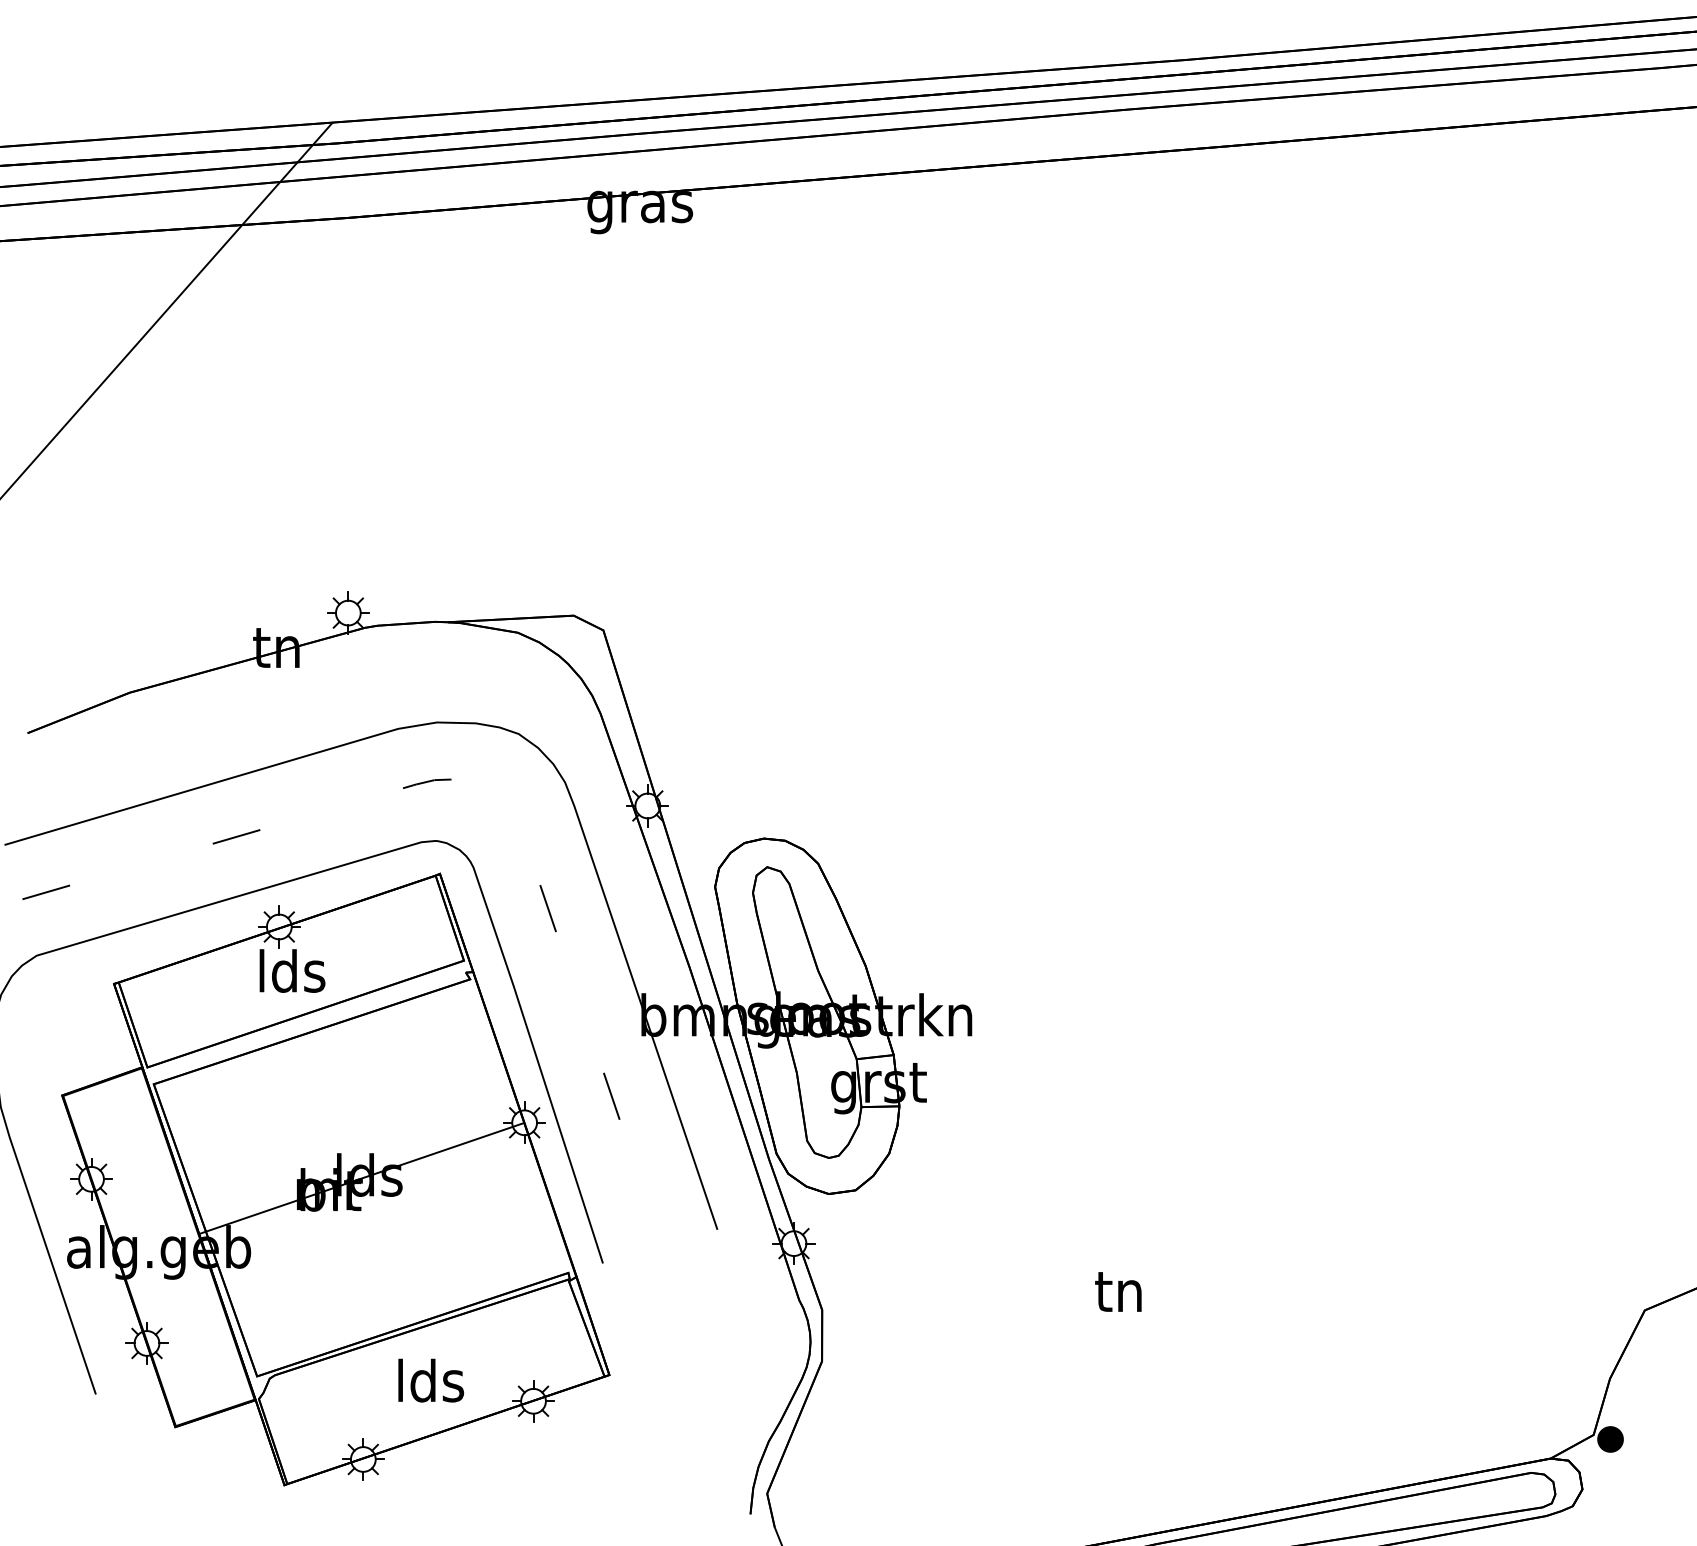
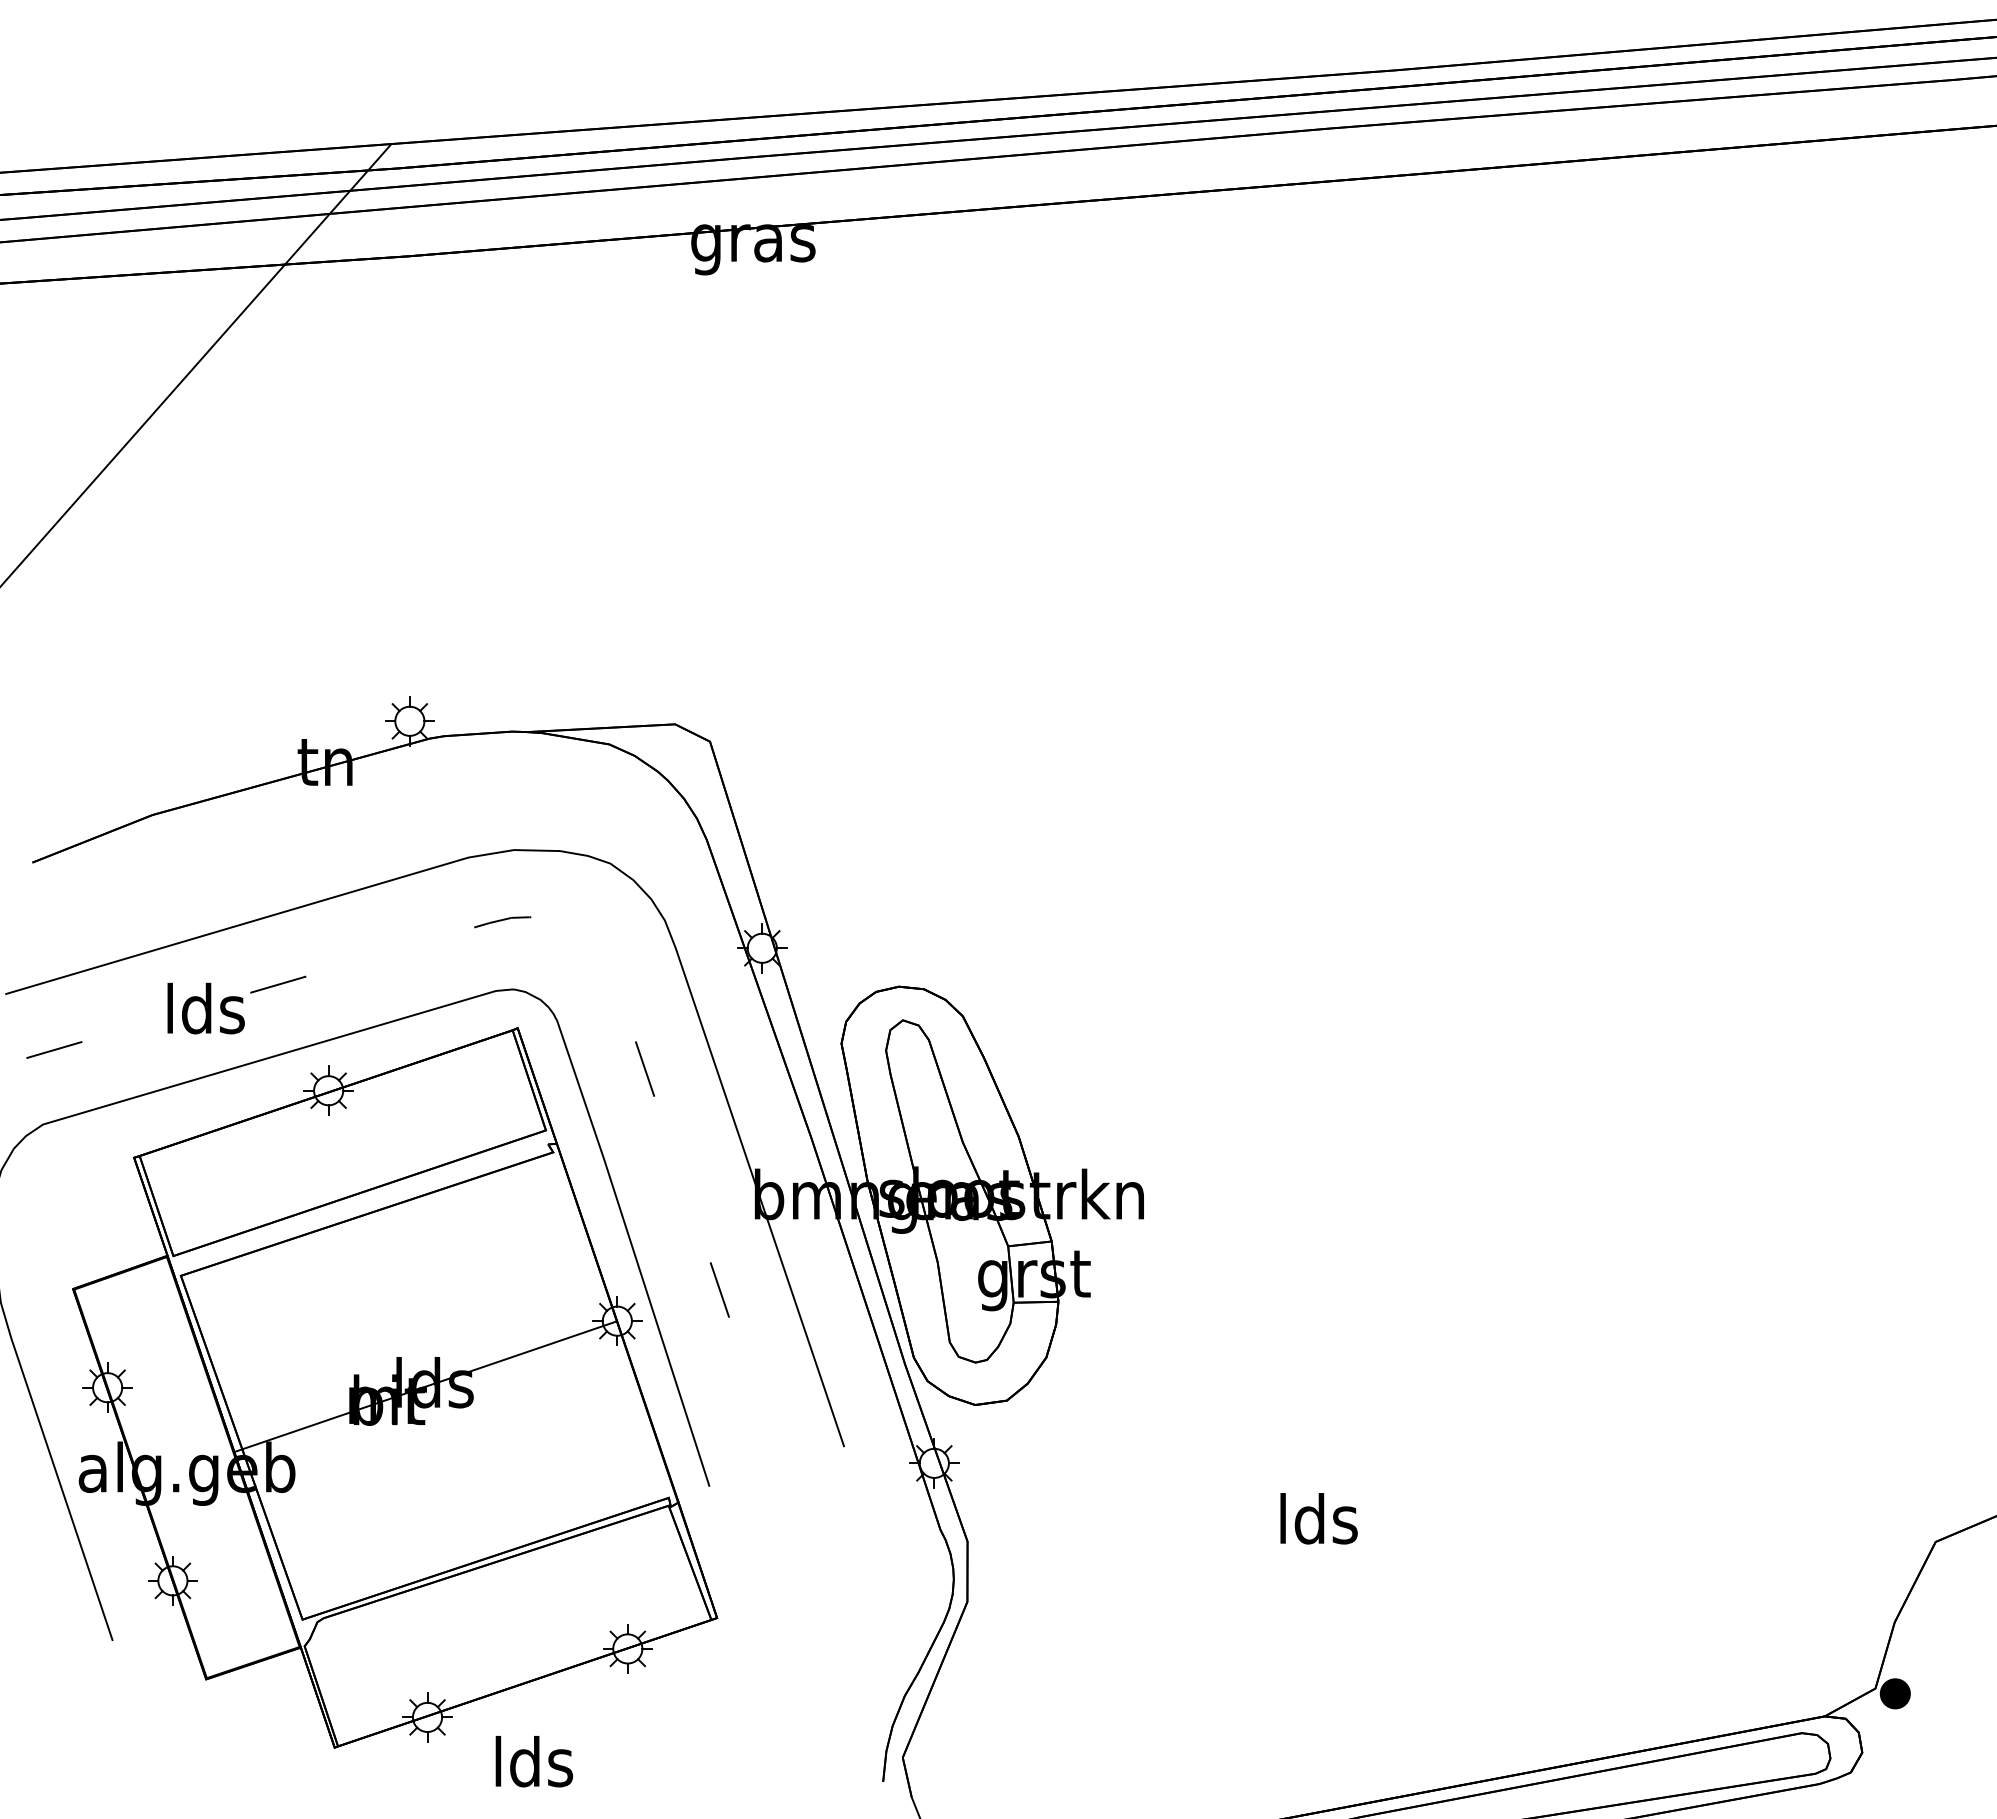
text: (291, 970) -> (205, 1008), moved
text: (1120, 1290) -> (1318, 1518), tn -> lds
text: (431, 1380) -> (534, 1761), moved

